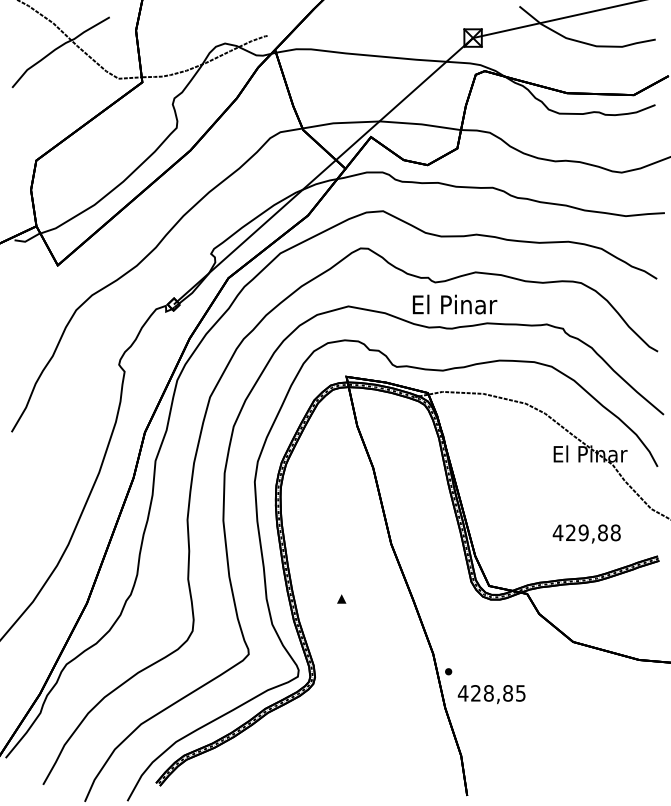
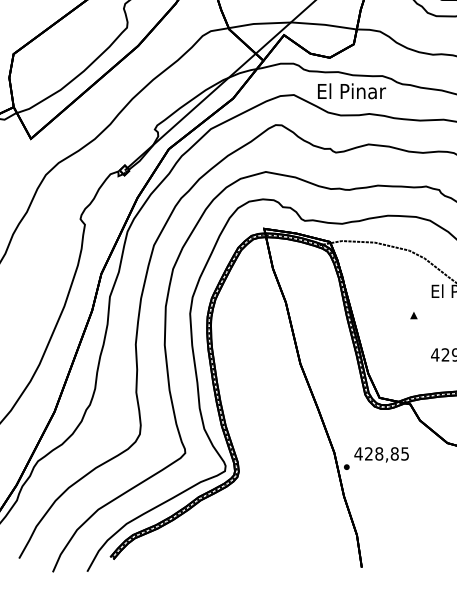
text: (455, 304) -> (352, 91), moved
part: (341, 598) -> (413, 315), moved
text: (491, 694) -> (381, 454), moved

